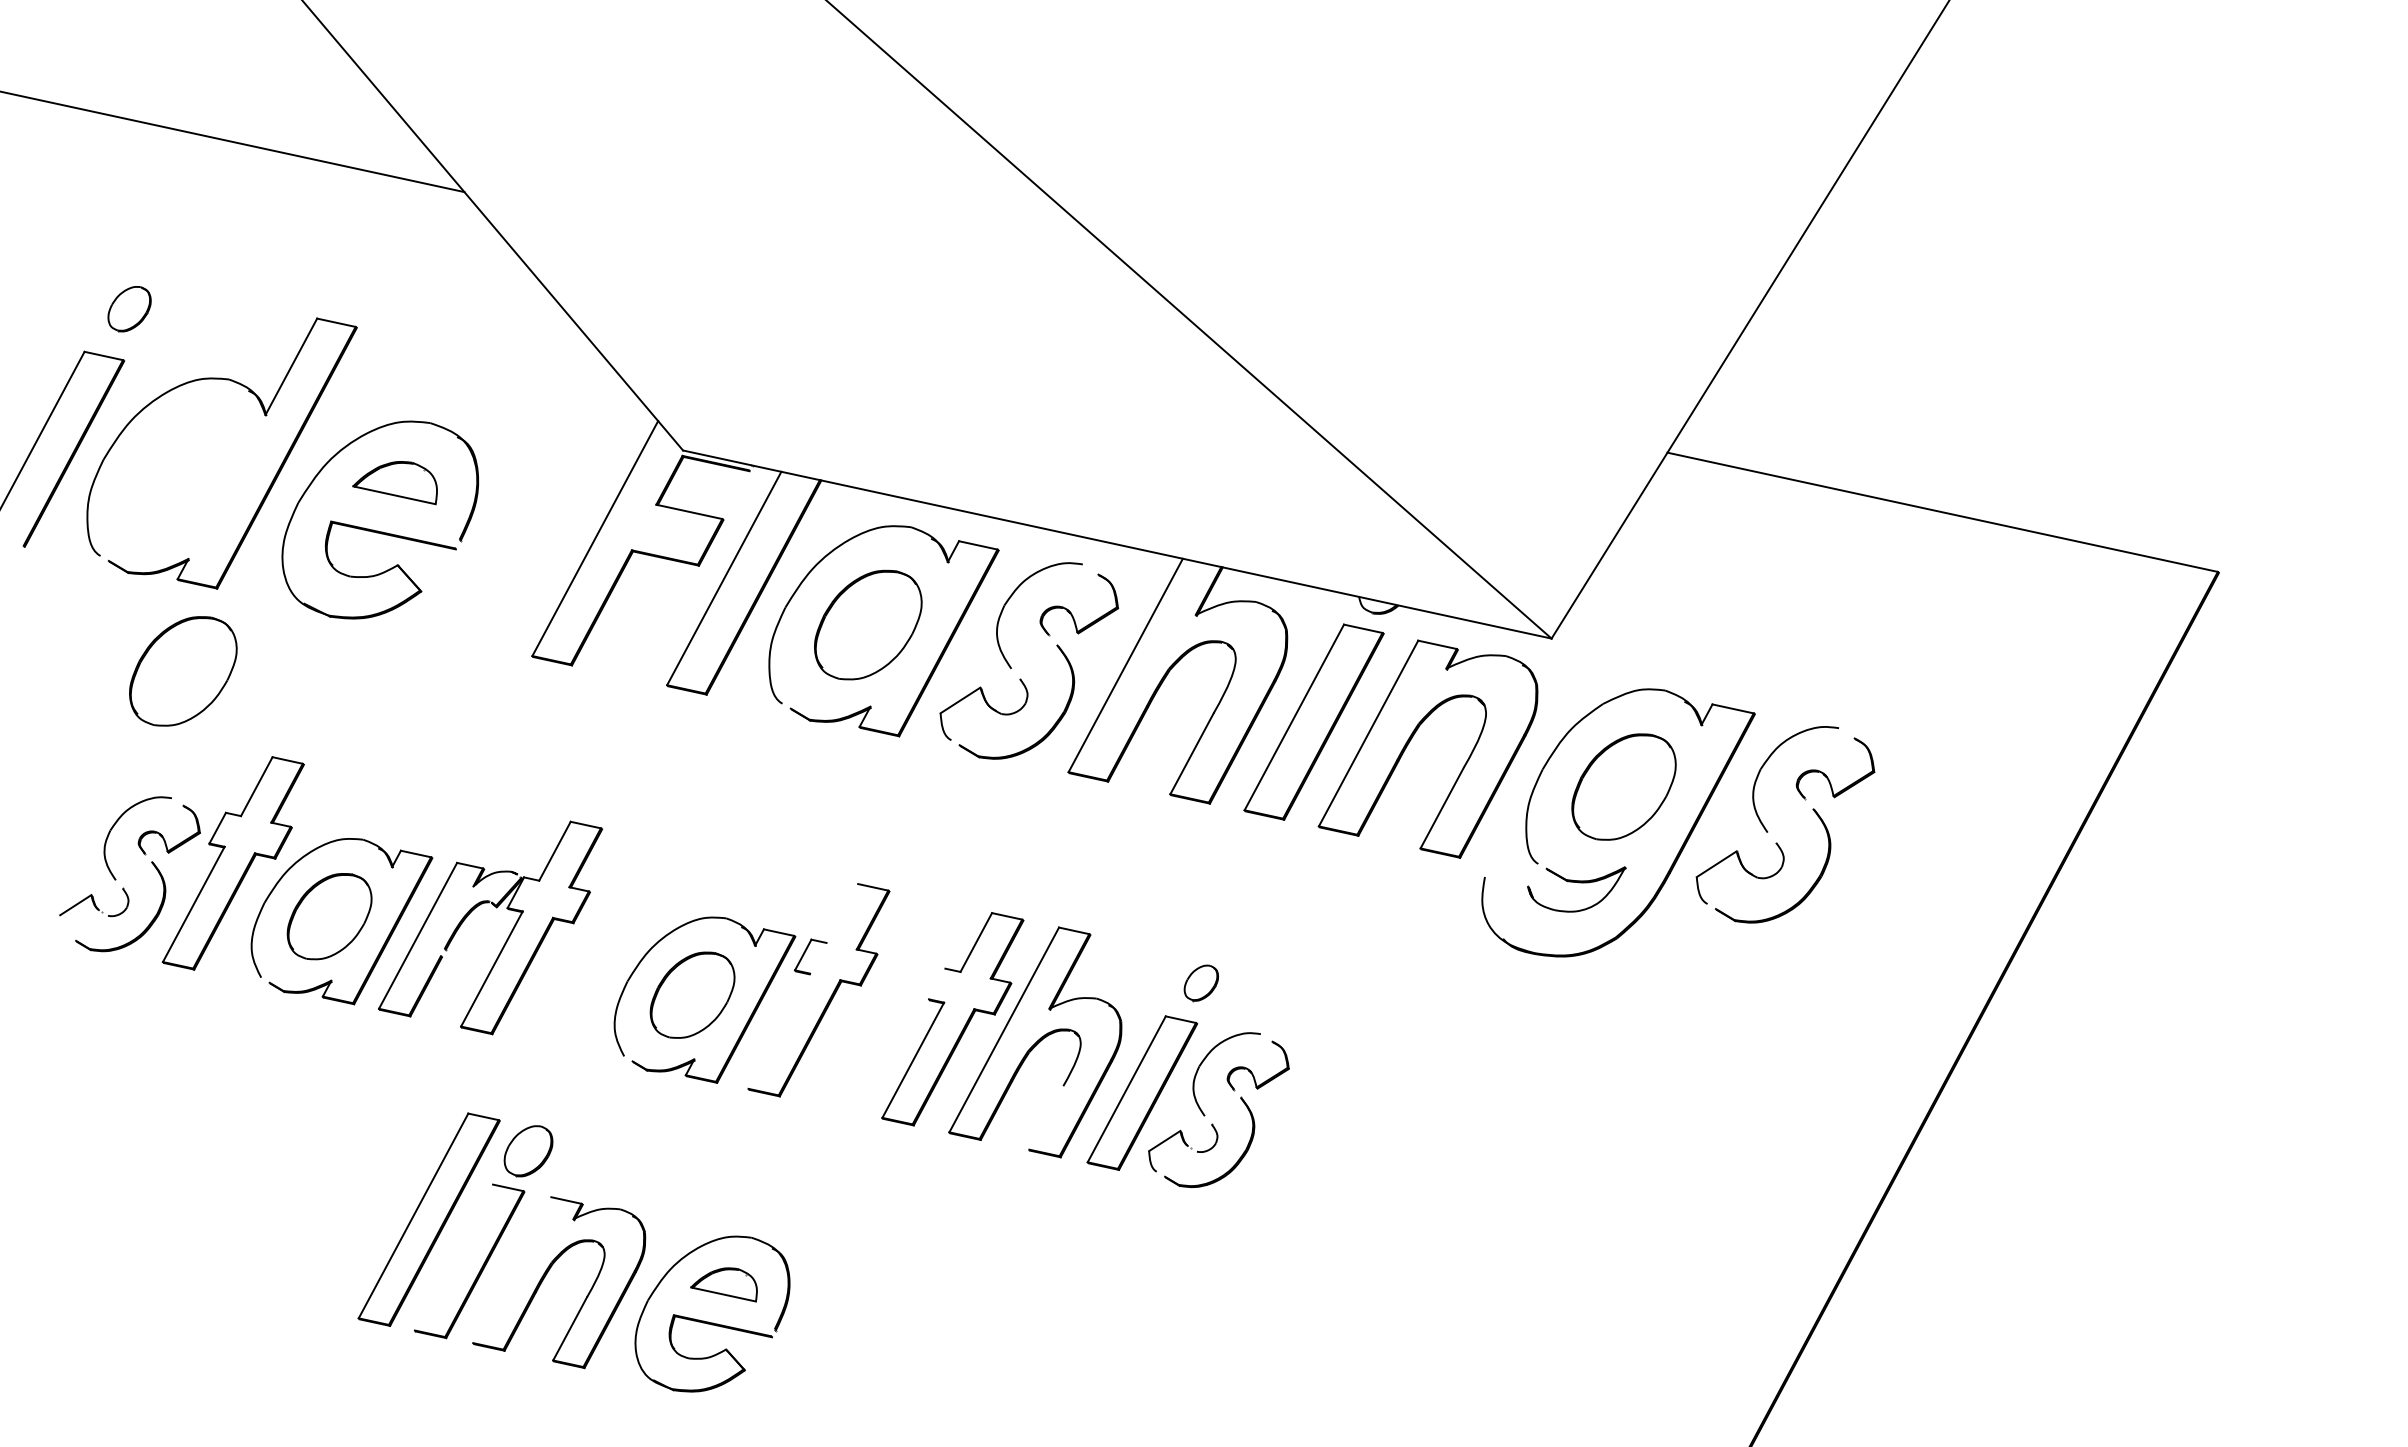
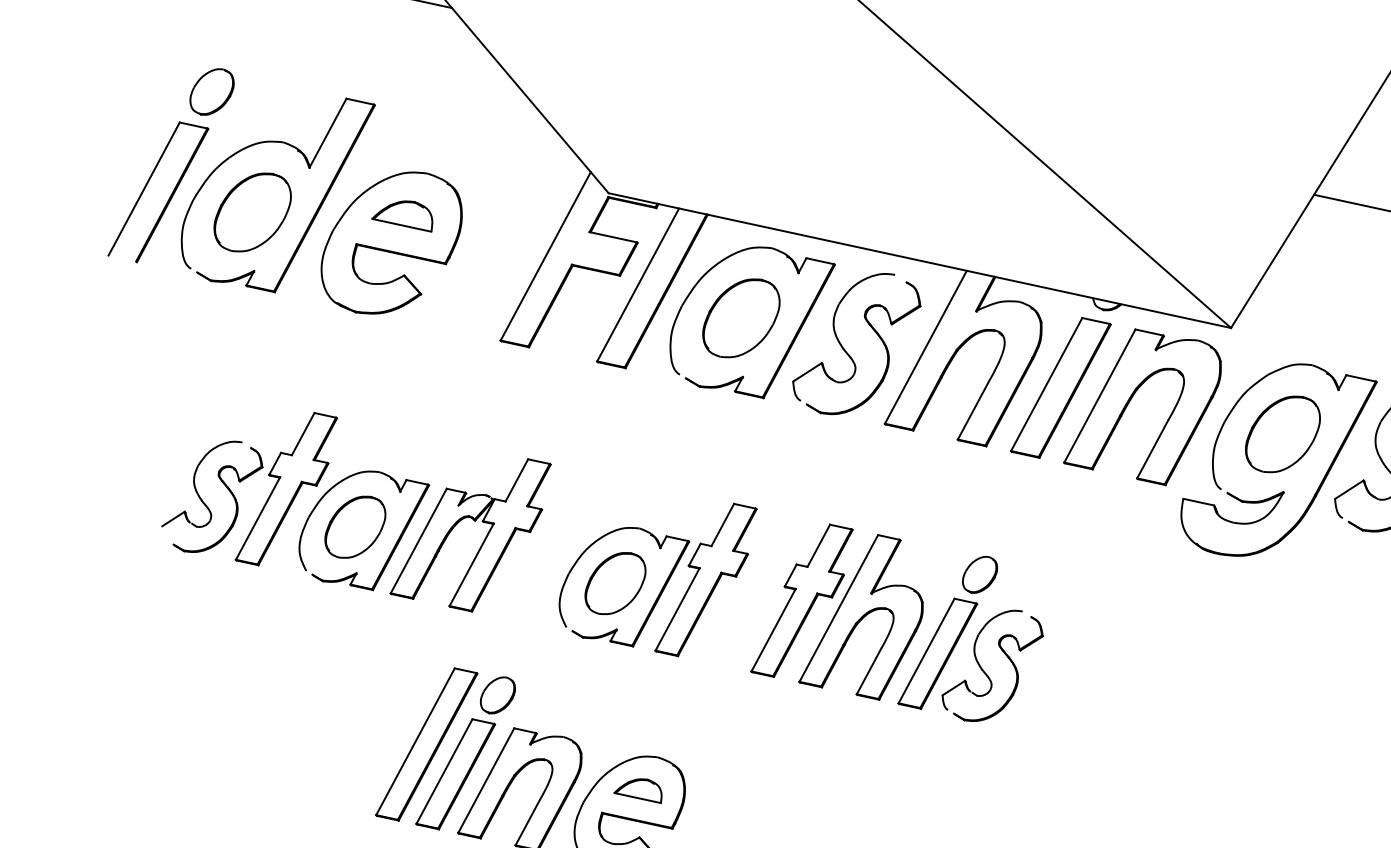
part: (129, 308) -> (211, 91), size x1.43
part: (183, 671) -> (252, 212), moved
line: (1505, 881) -> (1198, 502), added
line: (842, 913) -> (722, 525), added
line: (936, 983) -> (790, 575), added
part: (1201, 983) -> (980, 575), size x1.43
line: (779, 1030) -> (677, 608), added
line: (1046, 1117) -> (869, 671), added
line: (453, 1257) -> (444, 771), added
line: (512, 1270) -> (486, 780), added

